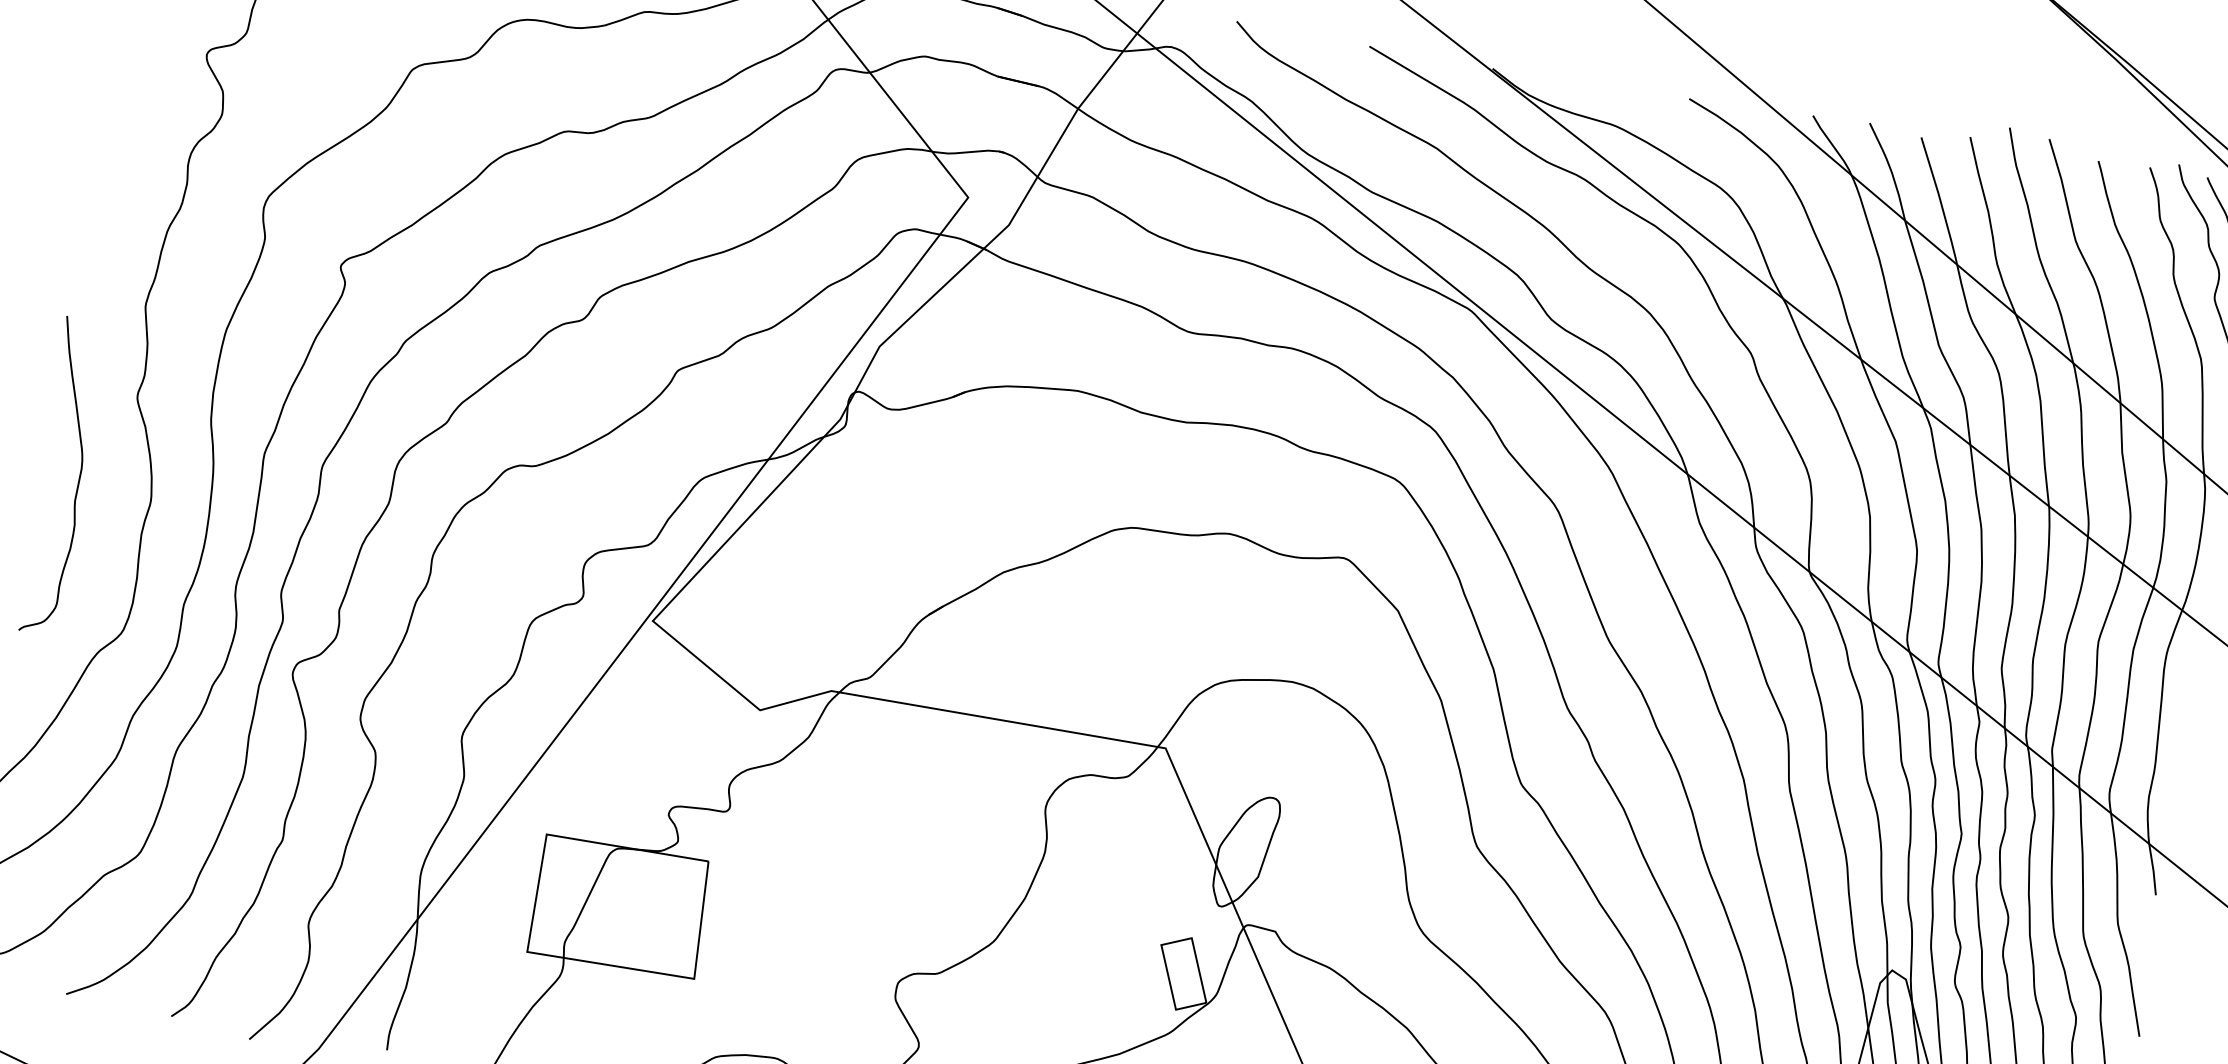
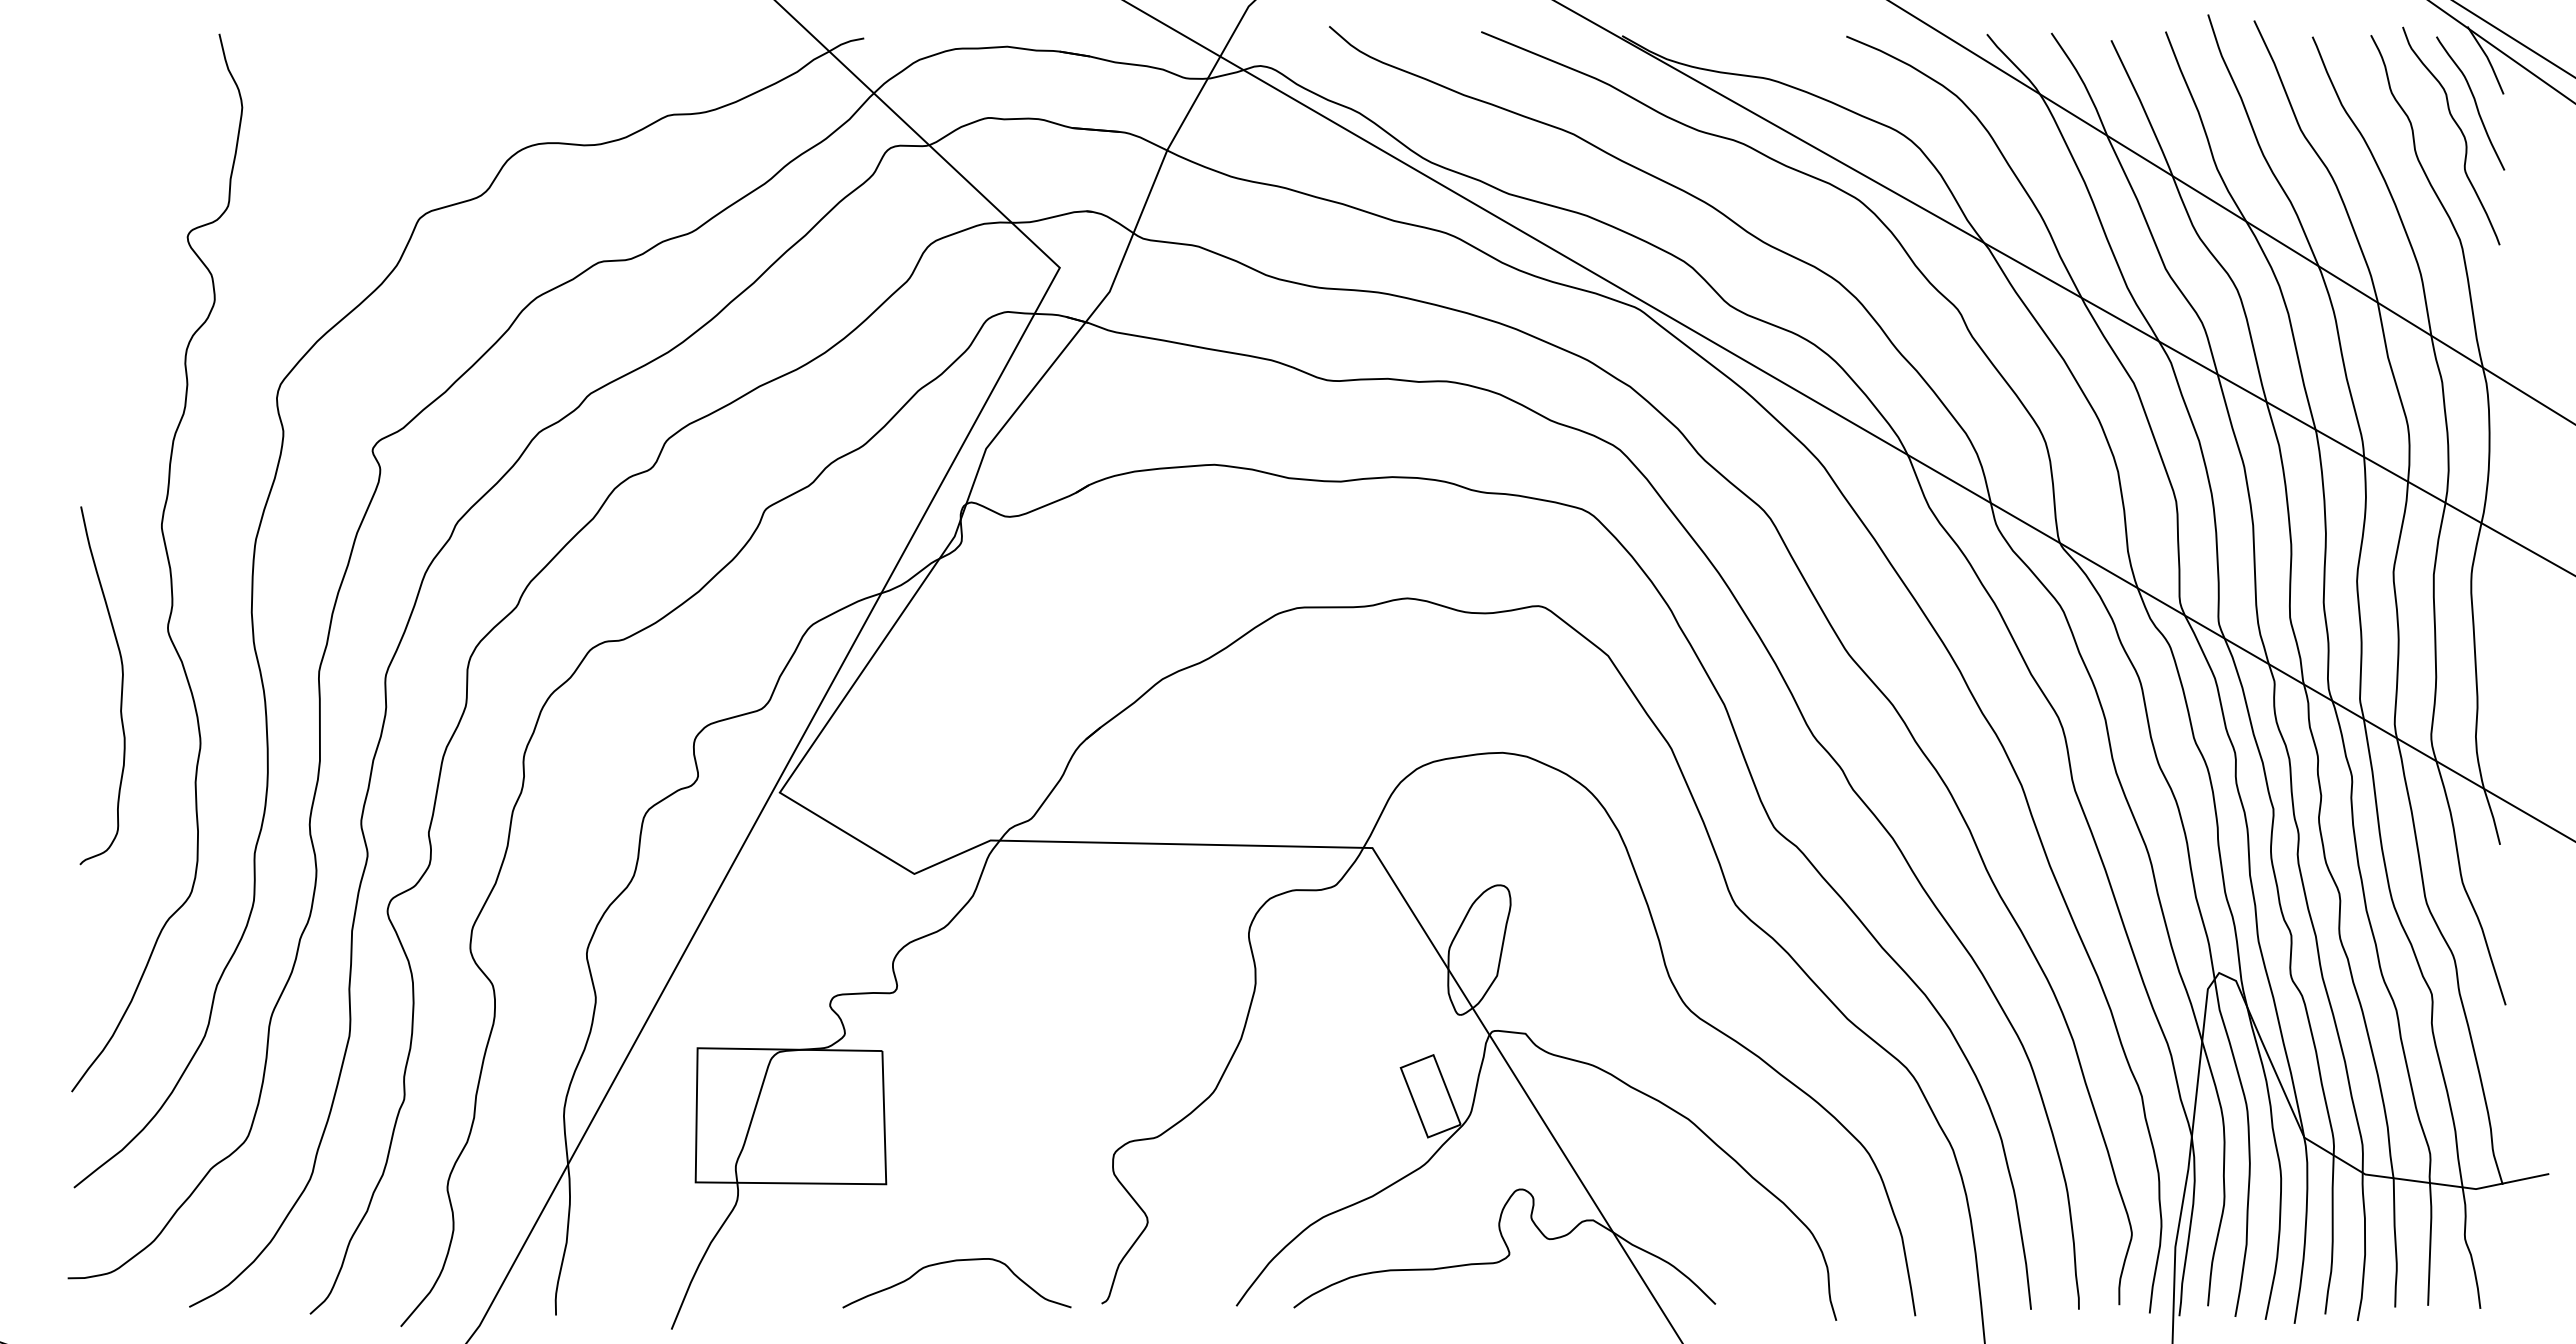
curve: (78, 478) -> (121, 685), moved

